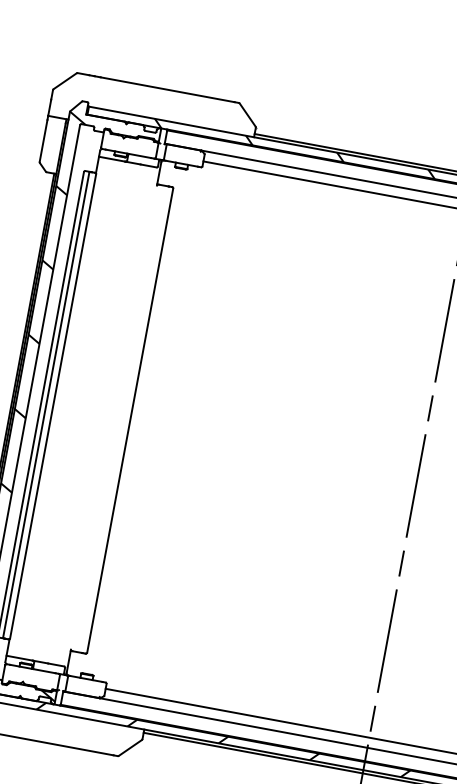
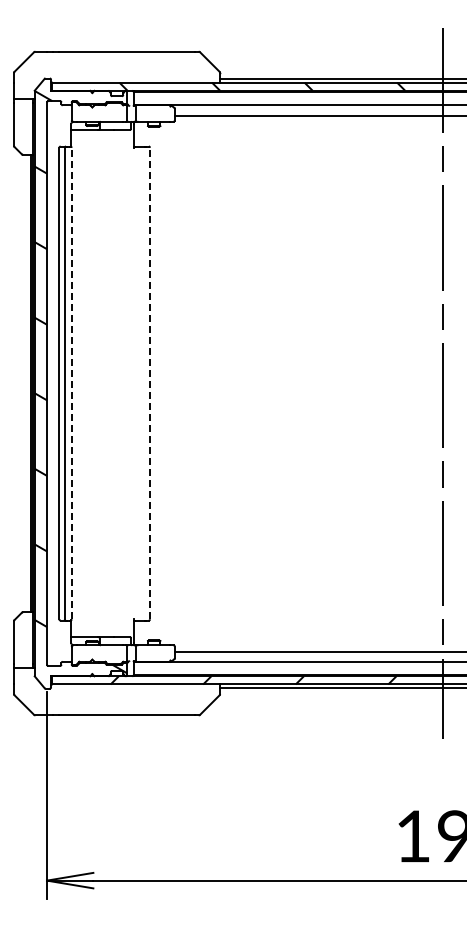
line: (52, 406) -> (71, 383), solid -> dashed
line: (130, 420) -> (150, 383), solid -> dashed

